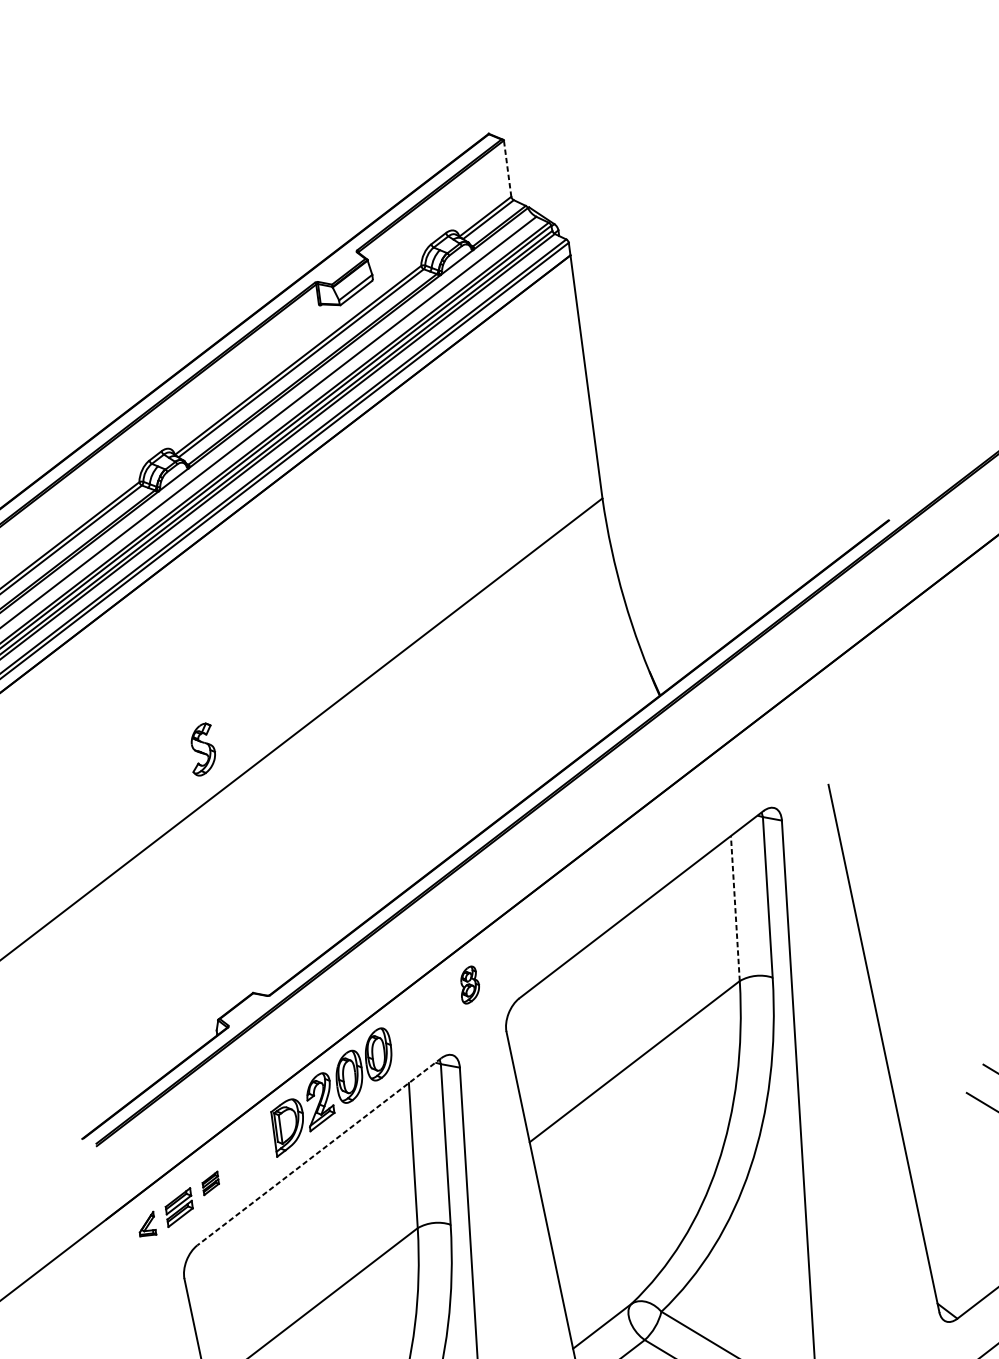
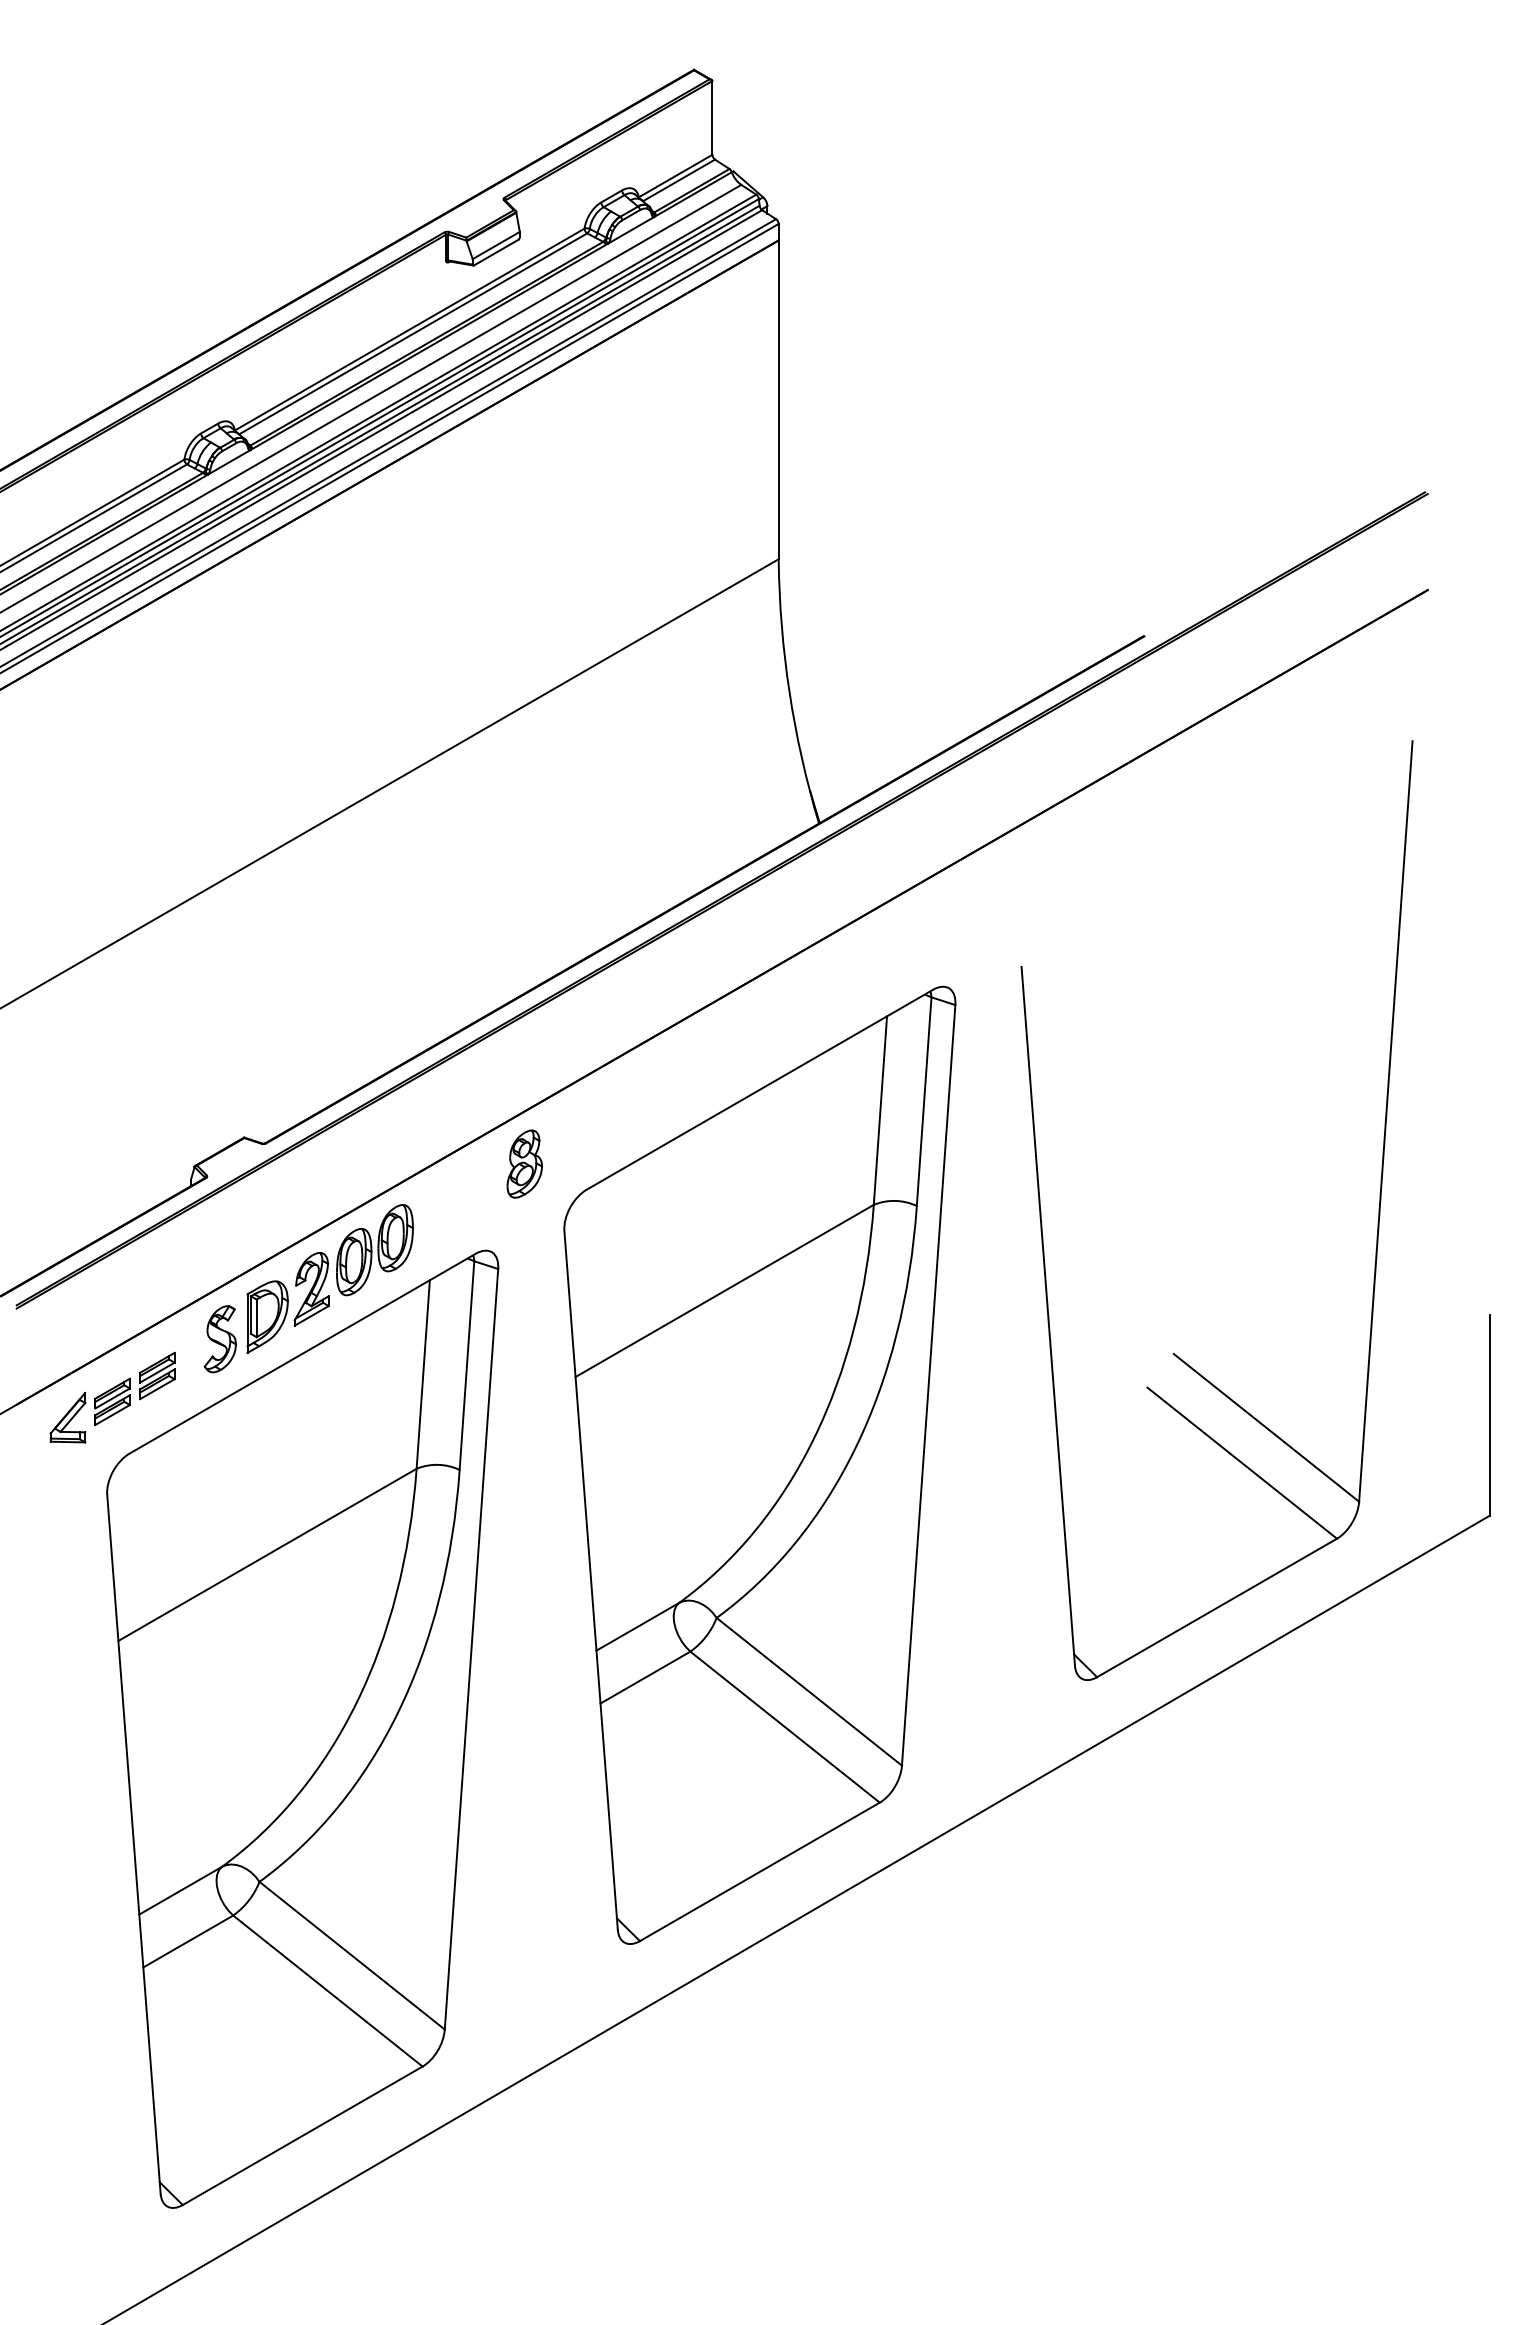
line: (507, 168) -> (712, 117), dashed -> solid
part: (202, 749) -> (220, 1339), moved
line: (735, 908) -> (880, 1110), dashed -> solid
part: (469, 984) -> (524, 1163), size x1.43
line: (319, 1151) -> (302, 1353), dashed -> solid
part: (210, 1183) -> (157, 1375), size x1.67
part: (146, 1224) -> (67, 1417), size x1.67

